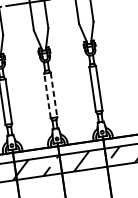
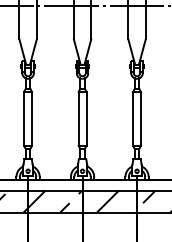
line: (53, 94) -> (86, 118), dashed -> solid
line: (47, 95) -> (78, 118), dashed -> solid

